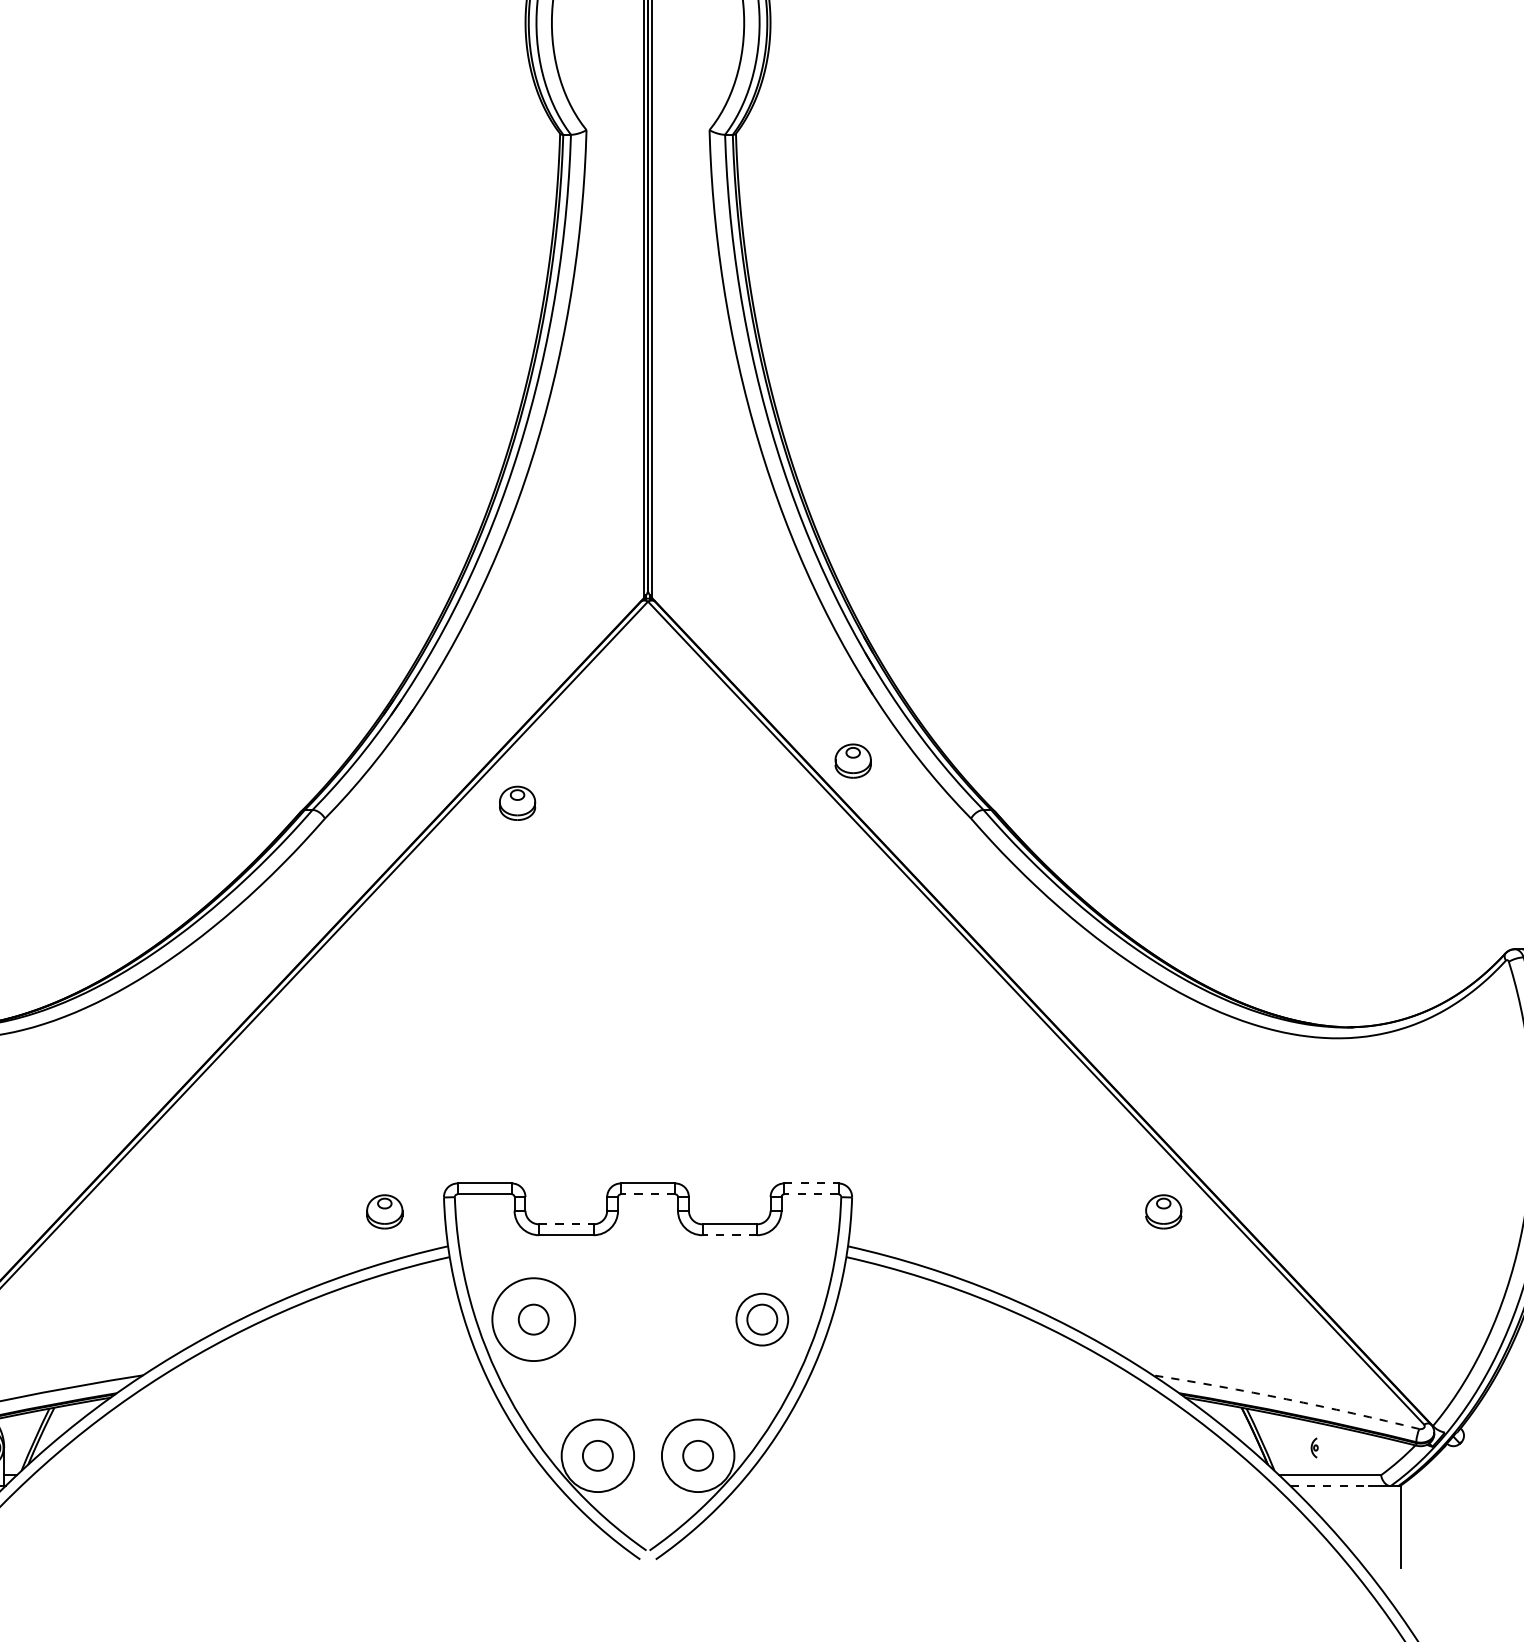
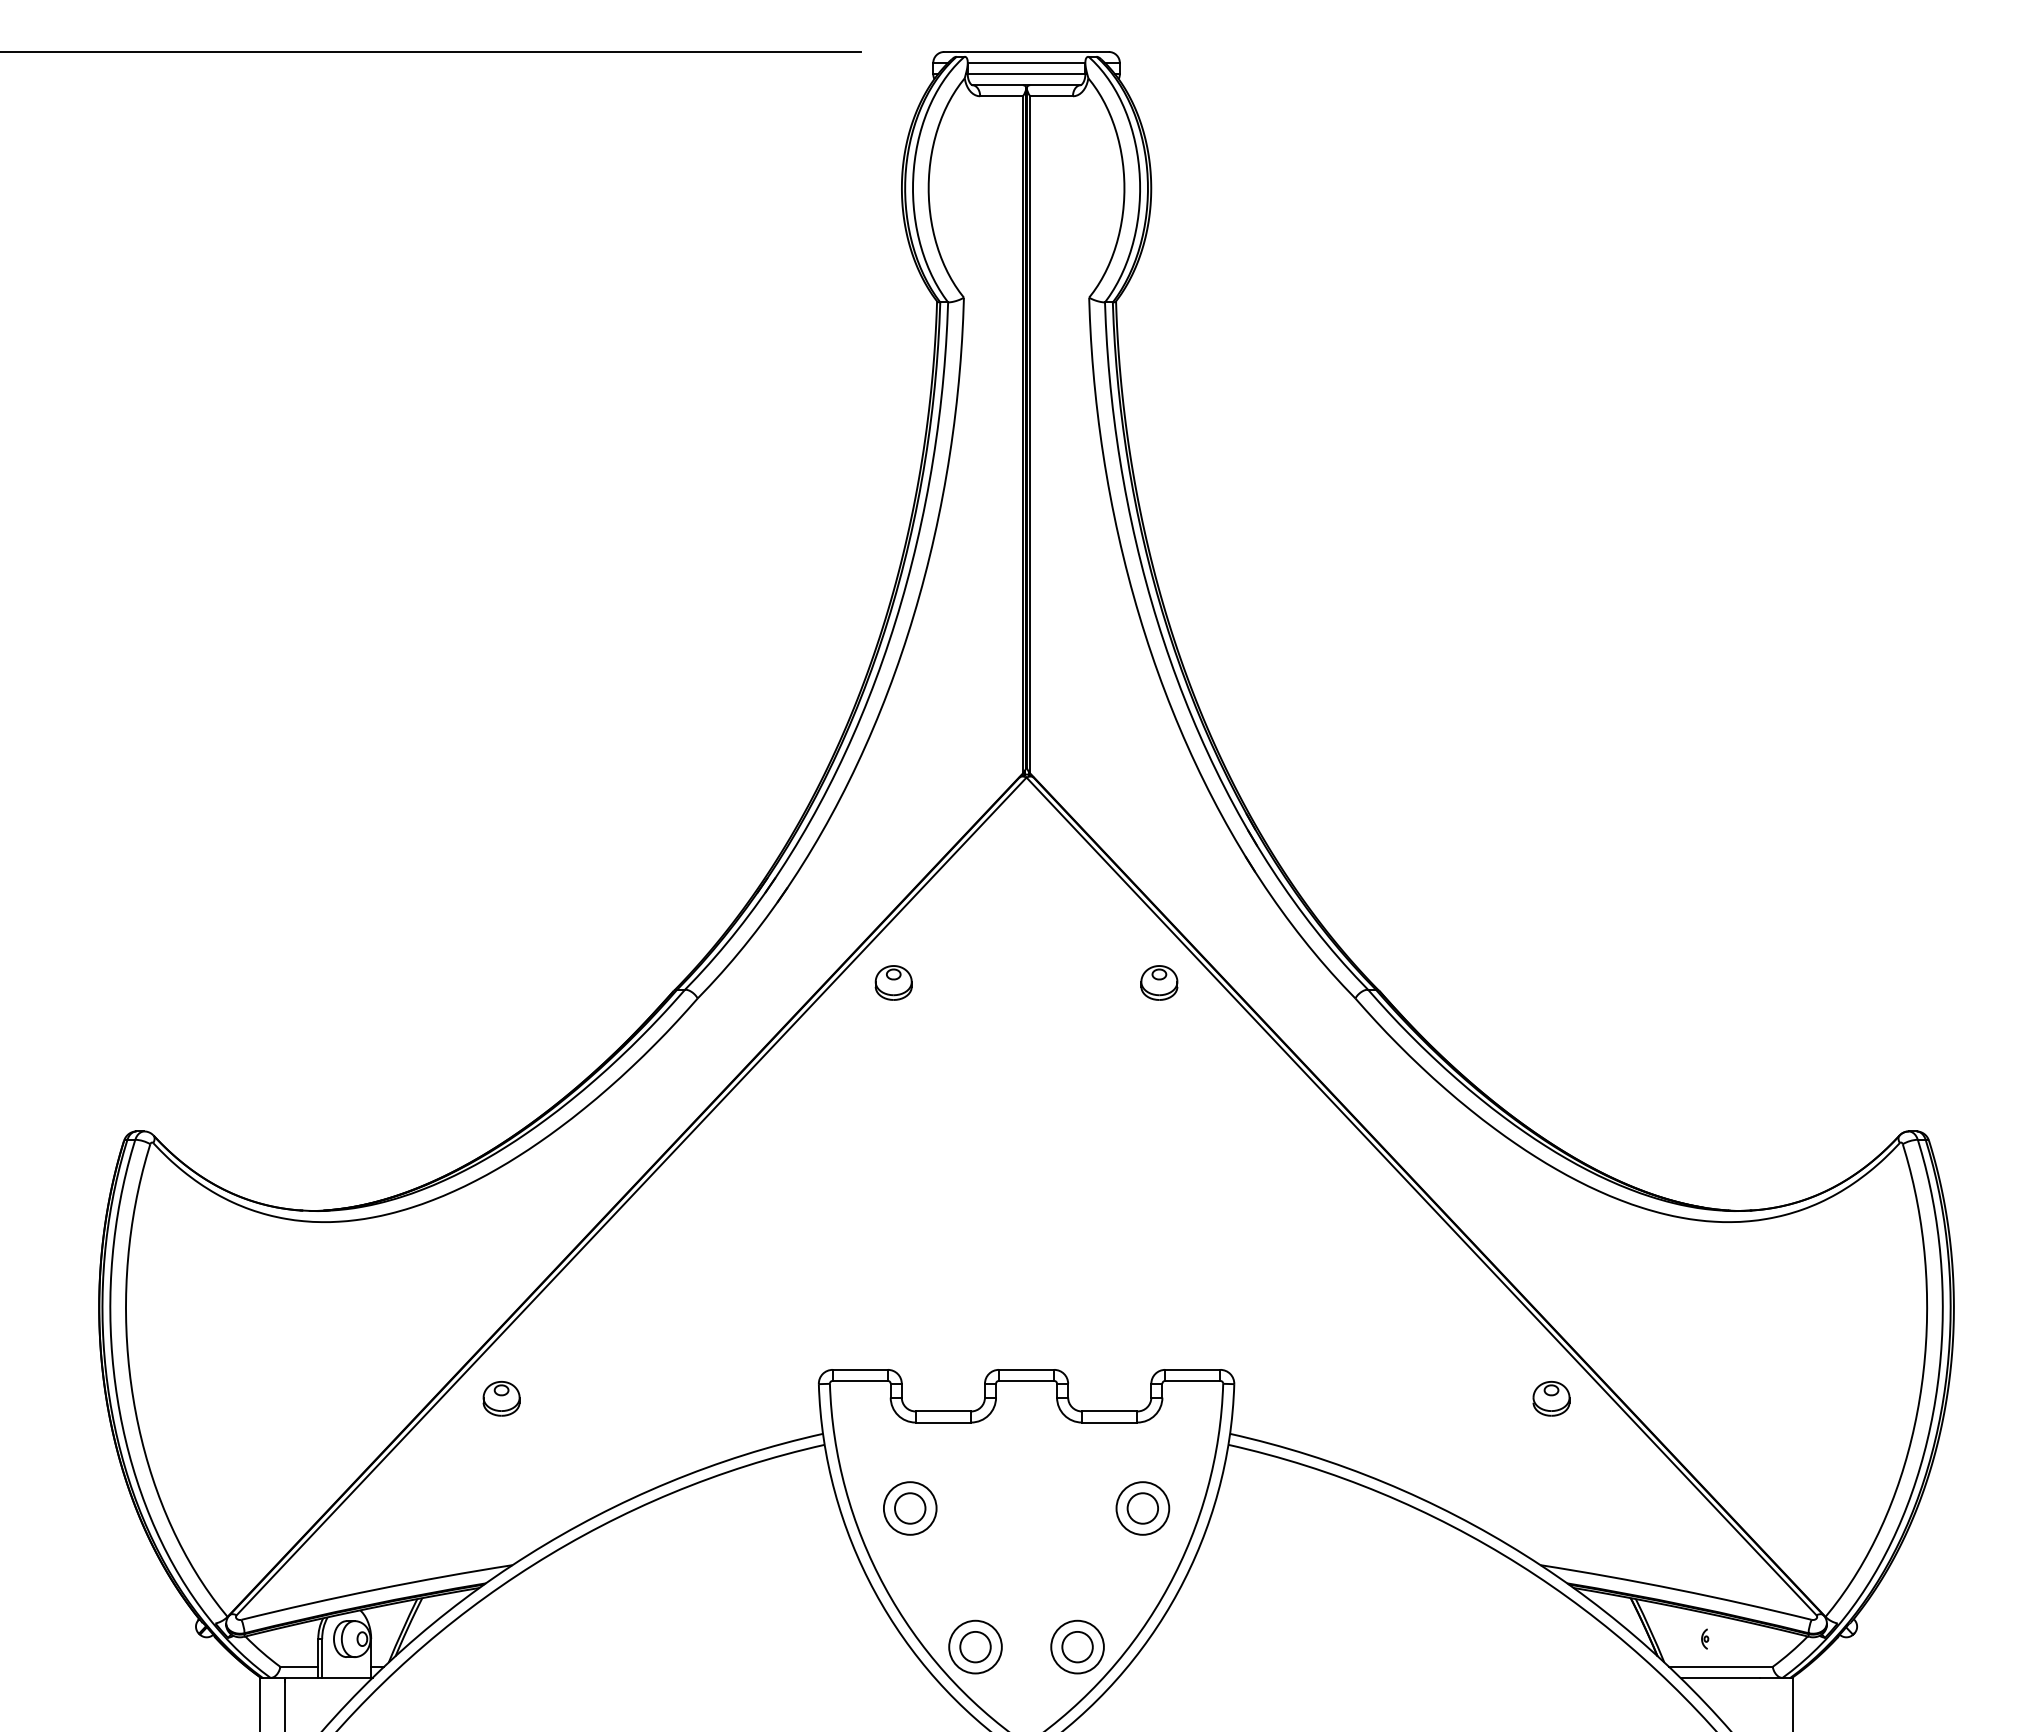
part: (853, 760) -> (1159, 982), moved
line: (811, 1183) -> (1192, 1369), dashed -> solid
line: (647, 1193) -> (1026, 1380), dashed -> solid
line: (811, 1193) -> (1192, 1380), dashed -> solid
part: (384, 1211) -> (501, 1398), moved
line: (566, 1224) -> (943, 1411), dashed -> solid
line: (729, 1235) -> (1109, 1422), dashed -> solid
circle: (533, 1319) -> (909, 1508), size x0.62
arc: (1286, 1399) -> (1676, 1589), dashed -> solid
circle: (597, 1455) -> (975, 1646), size x0.71
circle: (698, 1455) -> (1077, 1646), size x0.71
line: (1329, 1485) -> (1720, 1677), dashed -> solid

